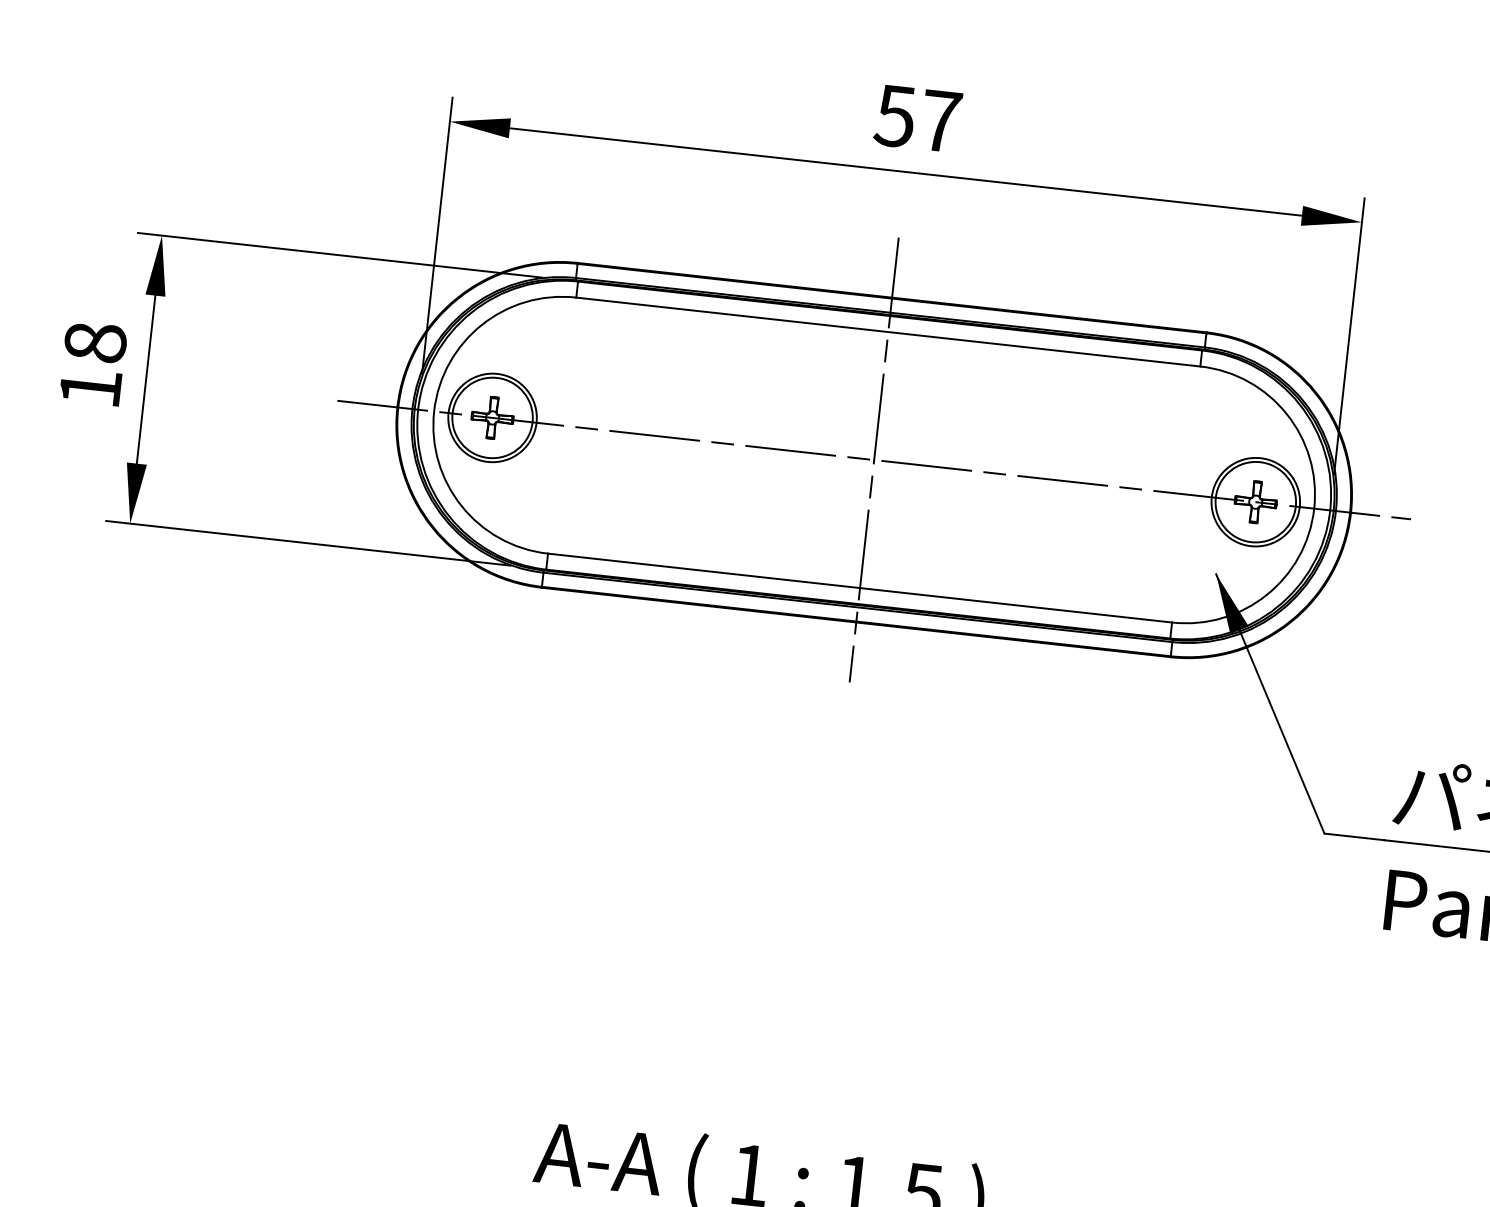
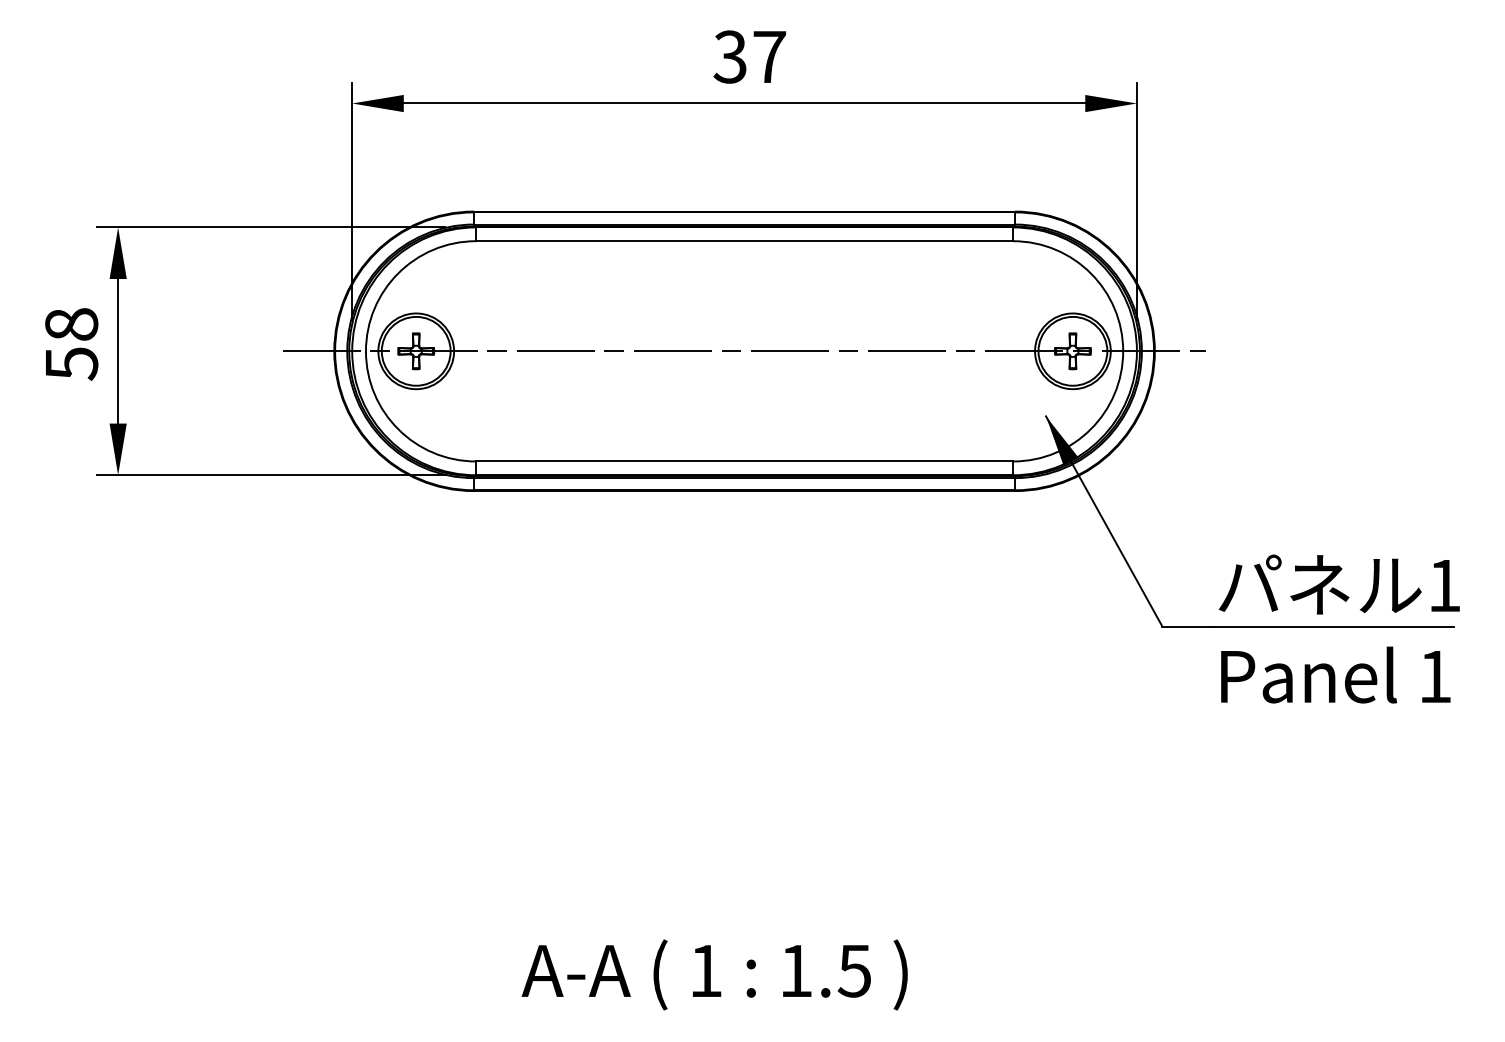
text: (894, 115) -> (729, 56), 57 -> 37
text: (91, 387) -> (72, 363), 18 -> 58
line: (874, 459) -> (744, 350), removed

